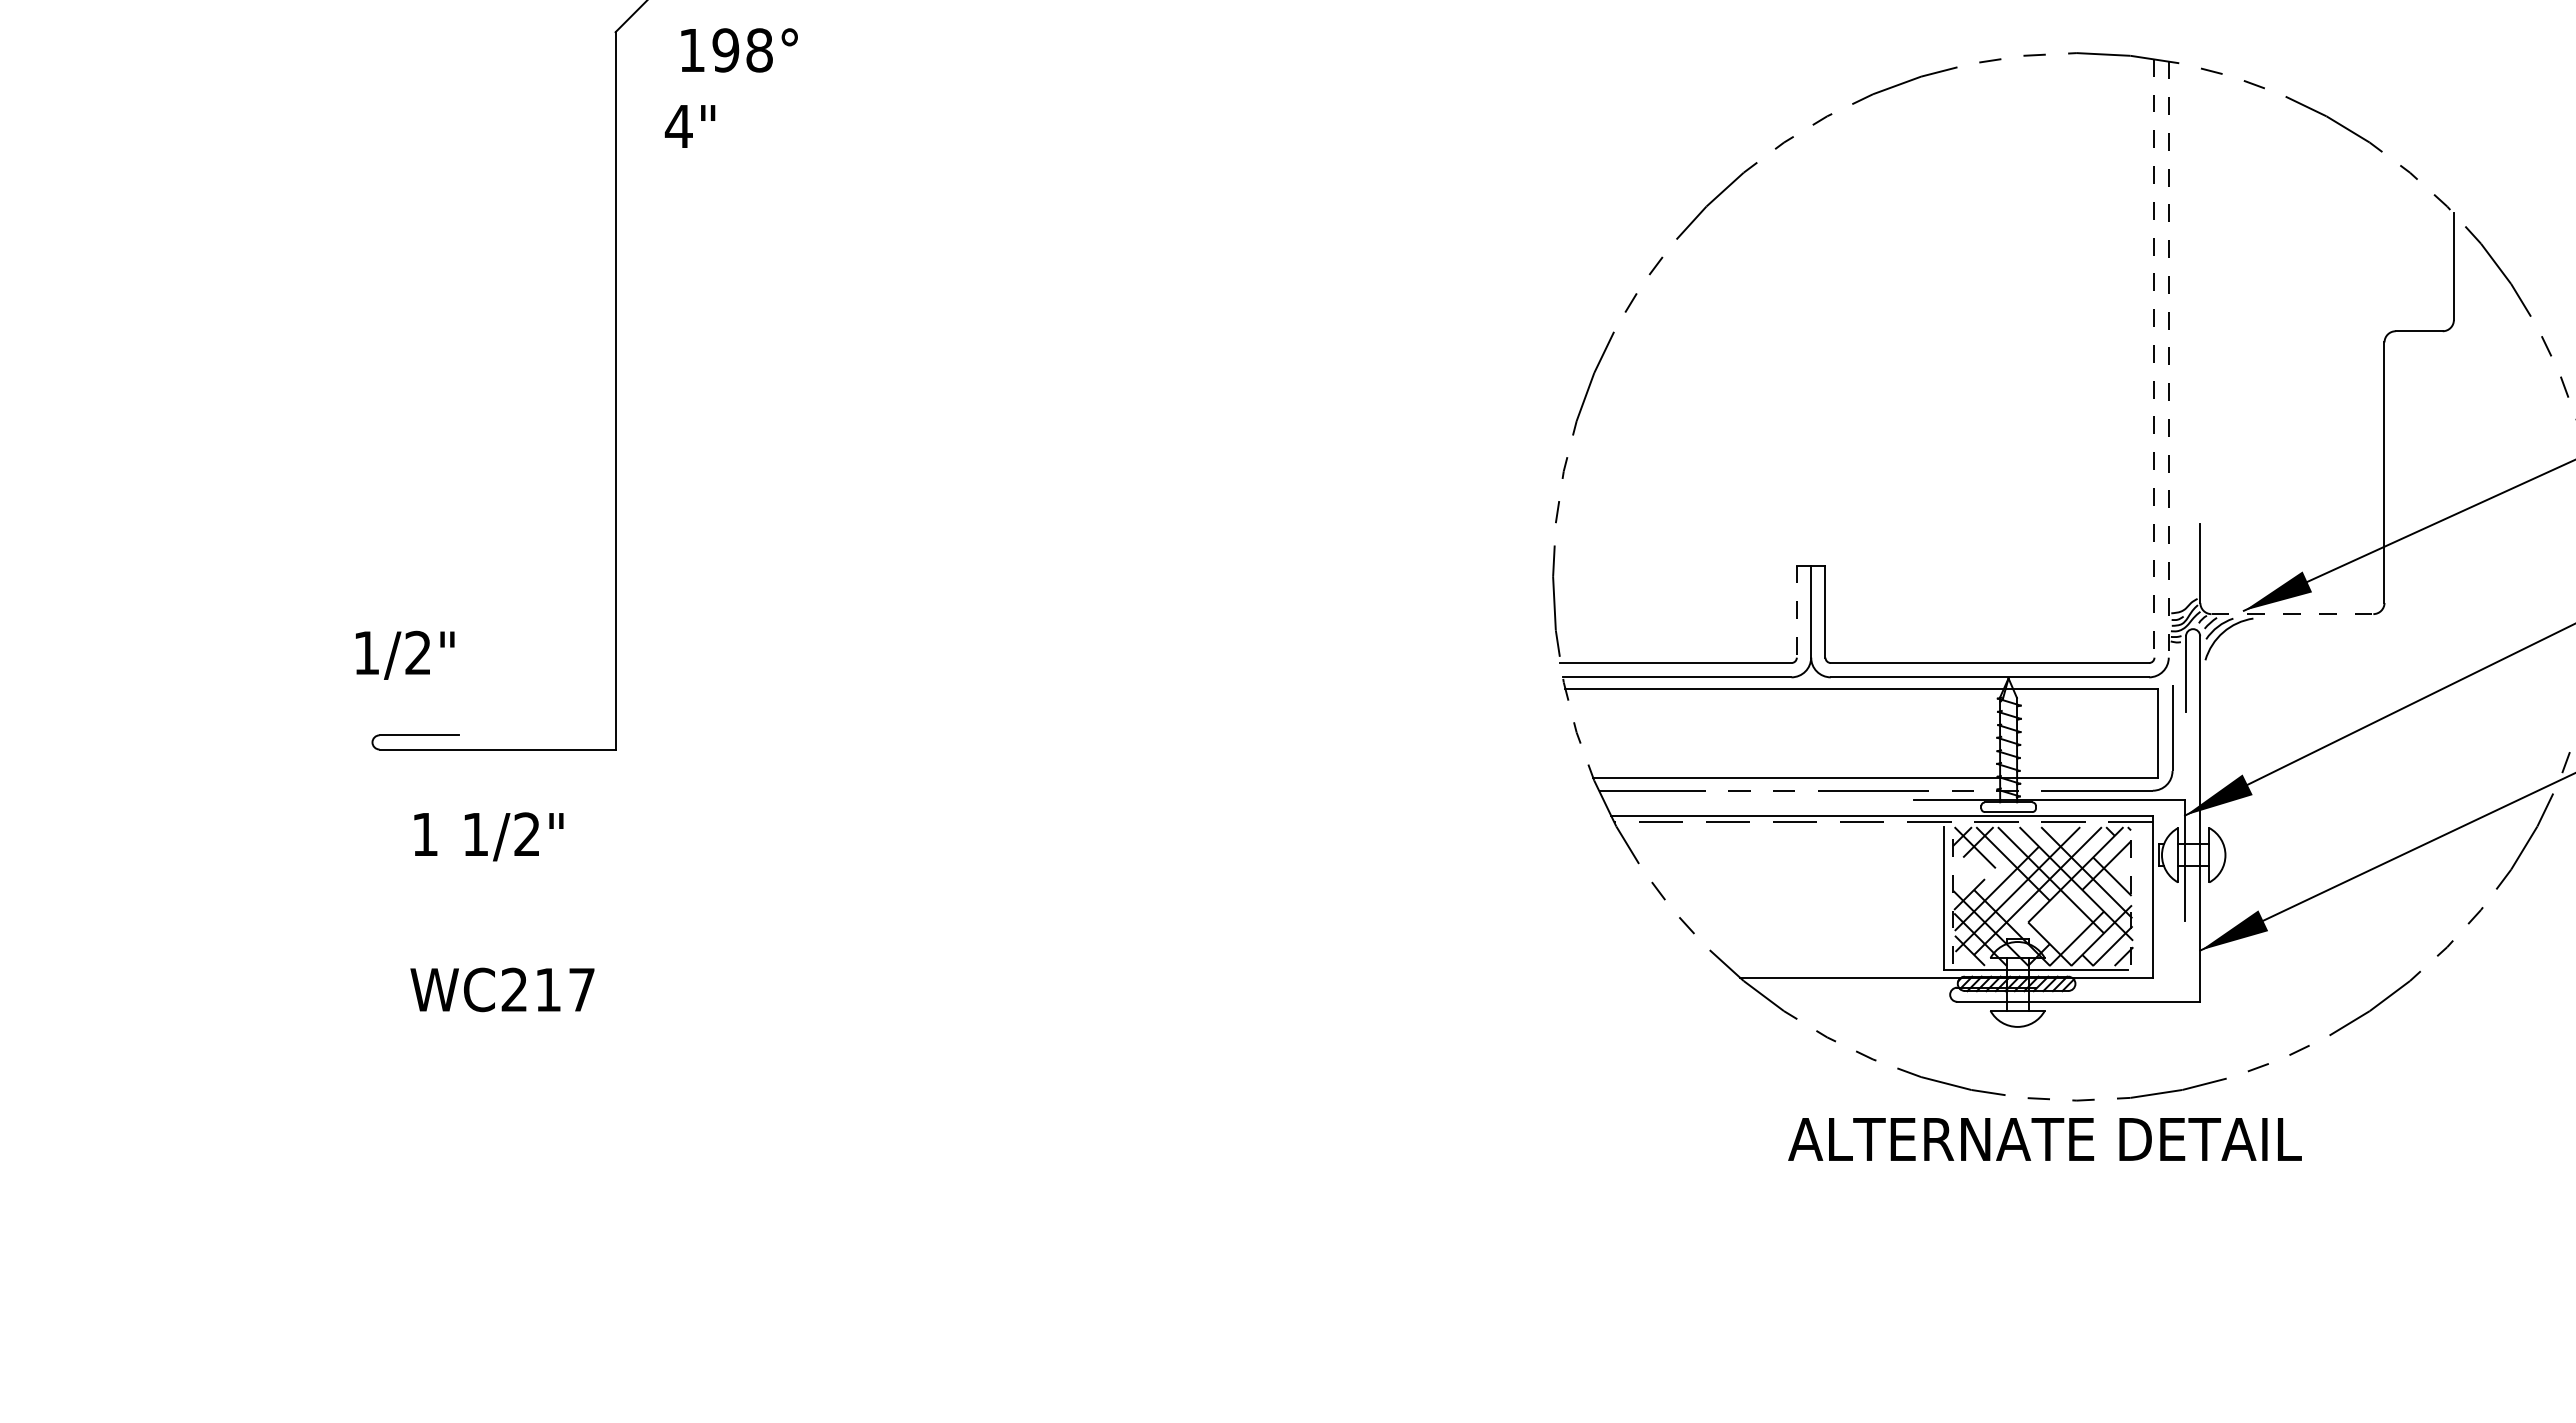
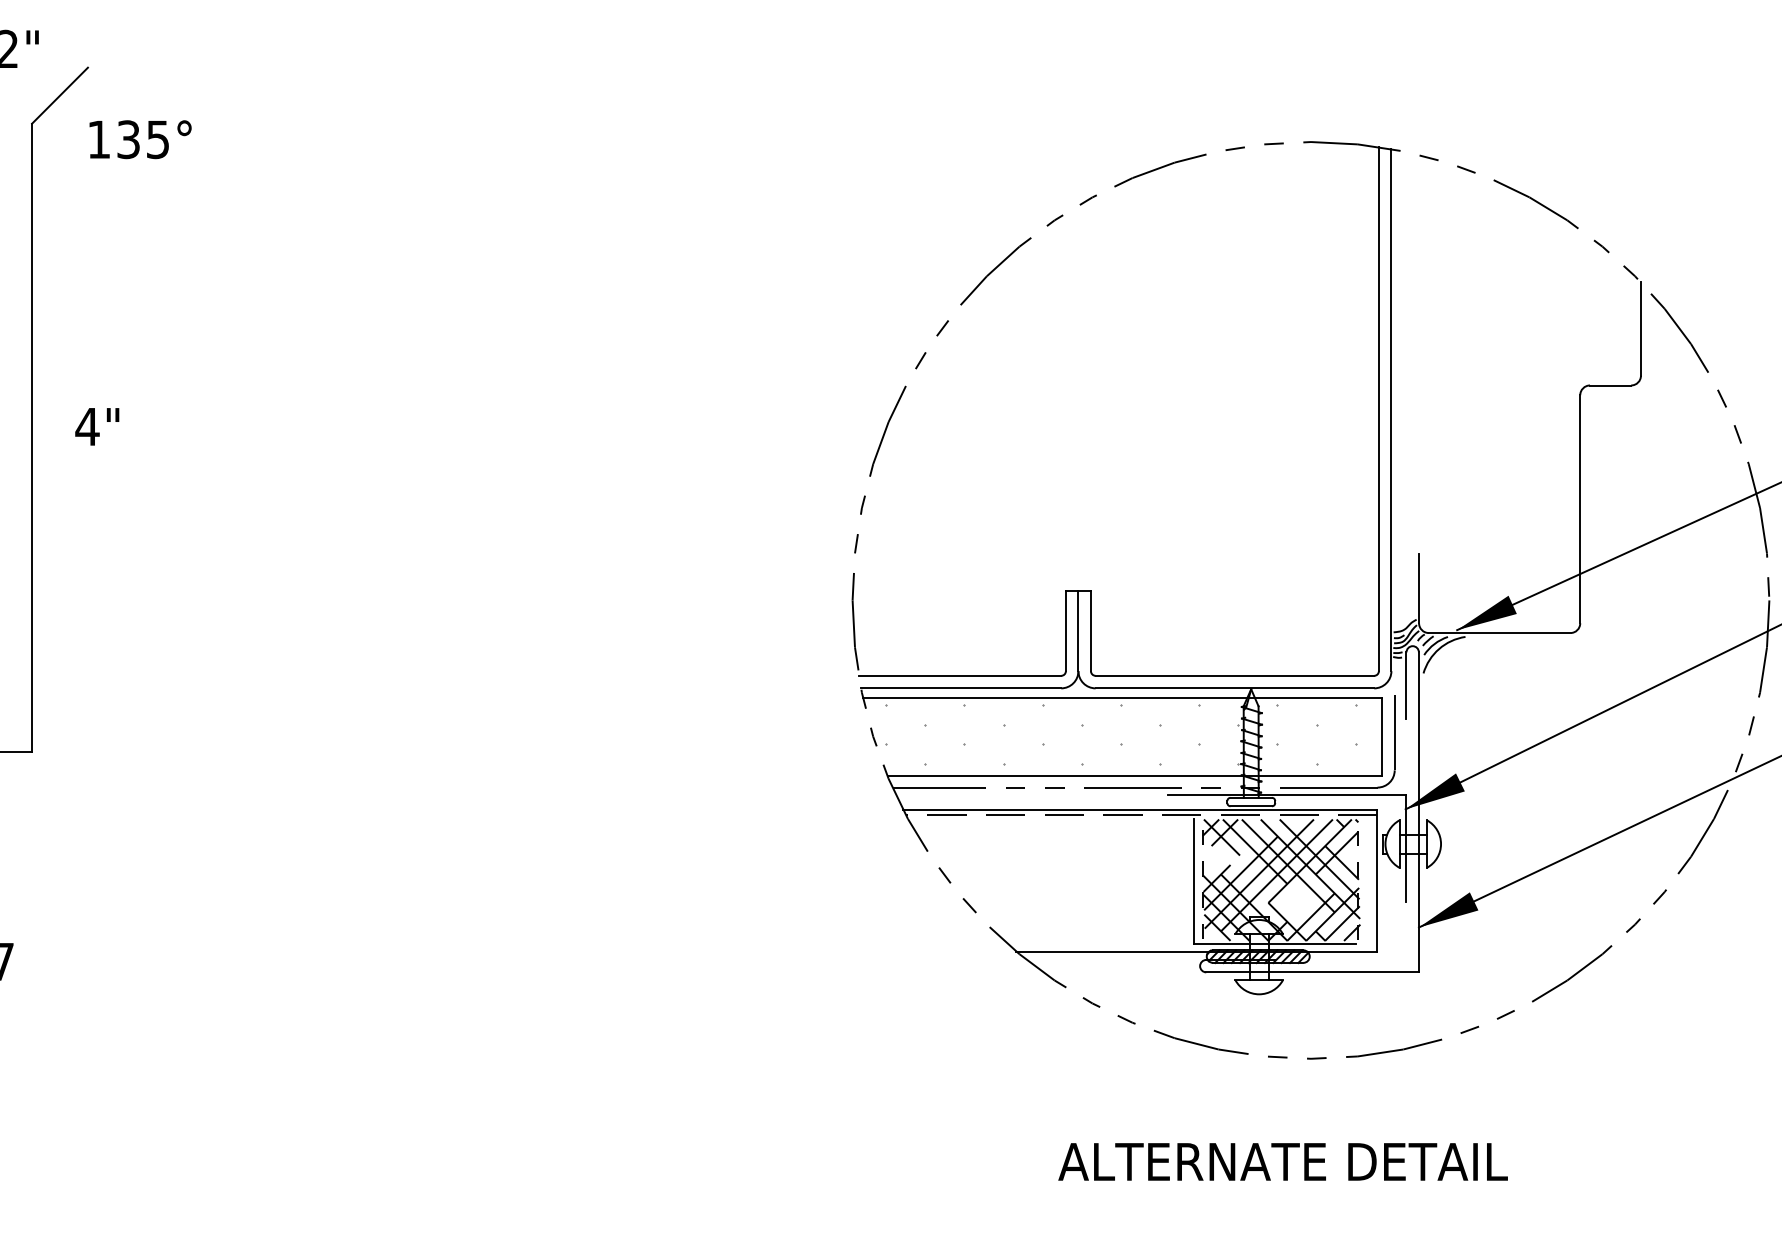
text: (742, 50) -> (143, 139), 198° -> 135°
text: (689, 126) -> (96, 426), moved
line: (2154, 358) -> (1378, 409), dashed -> solid
line: (2168, 360) -> (1391, 411), dashed -> solid
line: (1796, 612) -> (1065, 631), dashed -> solid
line: (2292, 614) -> (1499, 633), dashed -> solid
hatch: (1859, 729) -> (1120, 734), added
text: (2044, 1139) -> (1282, 1161), moved

